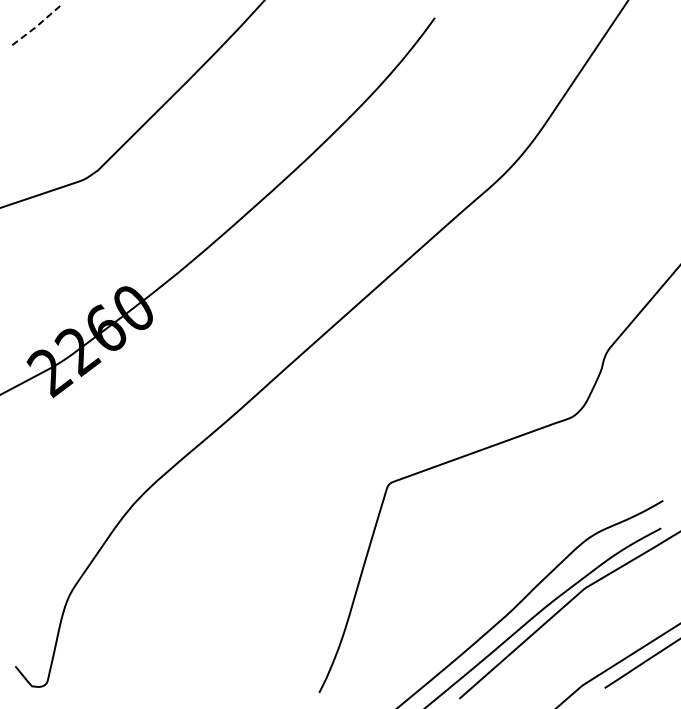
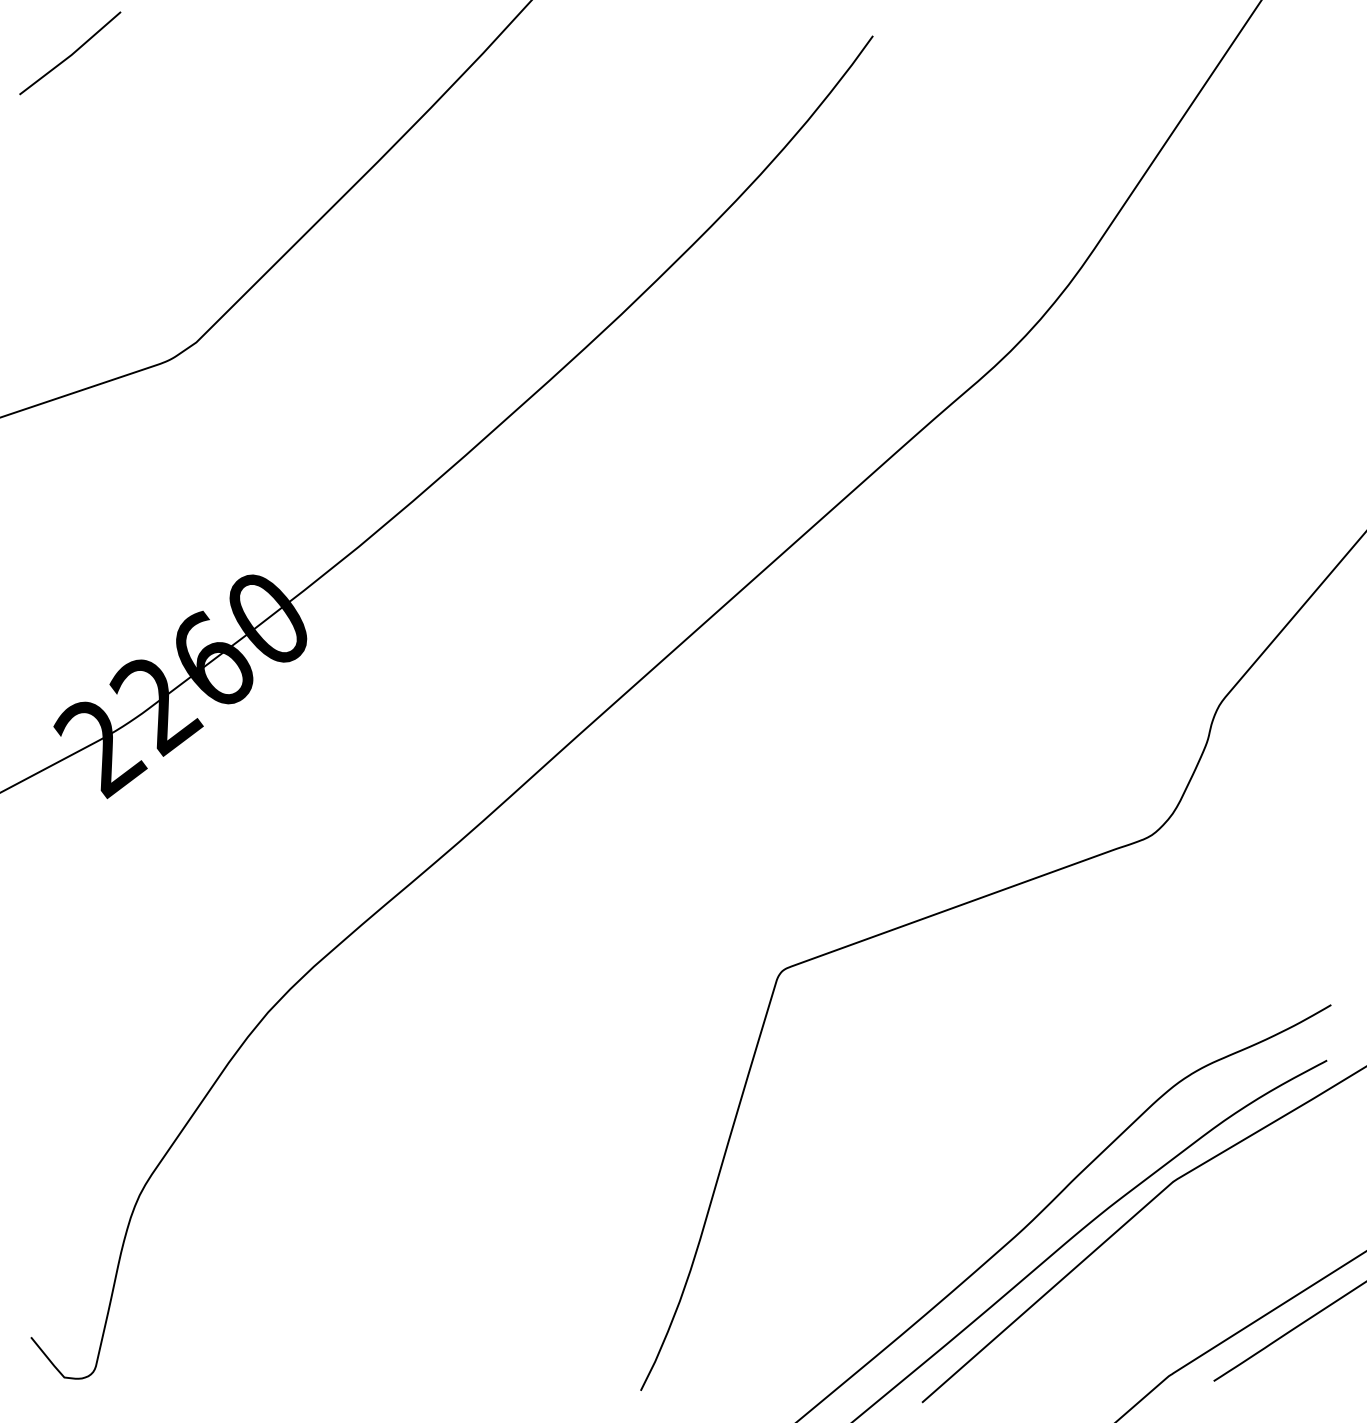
line: (35, 27) -> (71, 55), dashed -> solid

